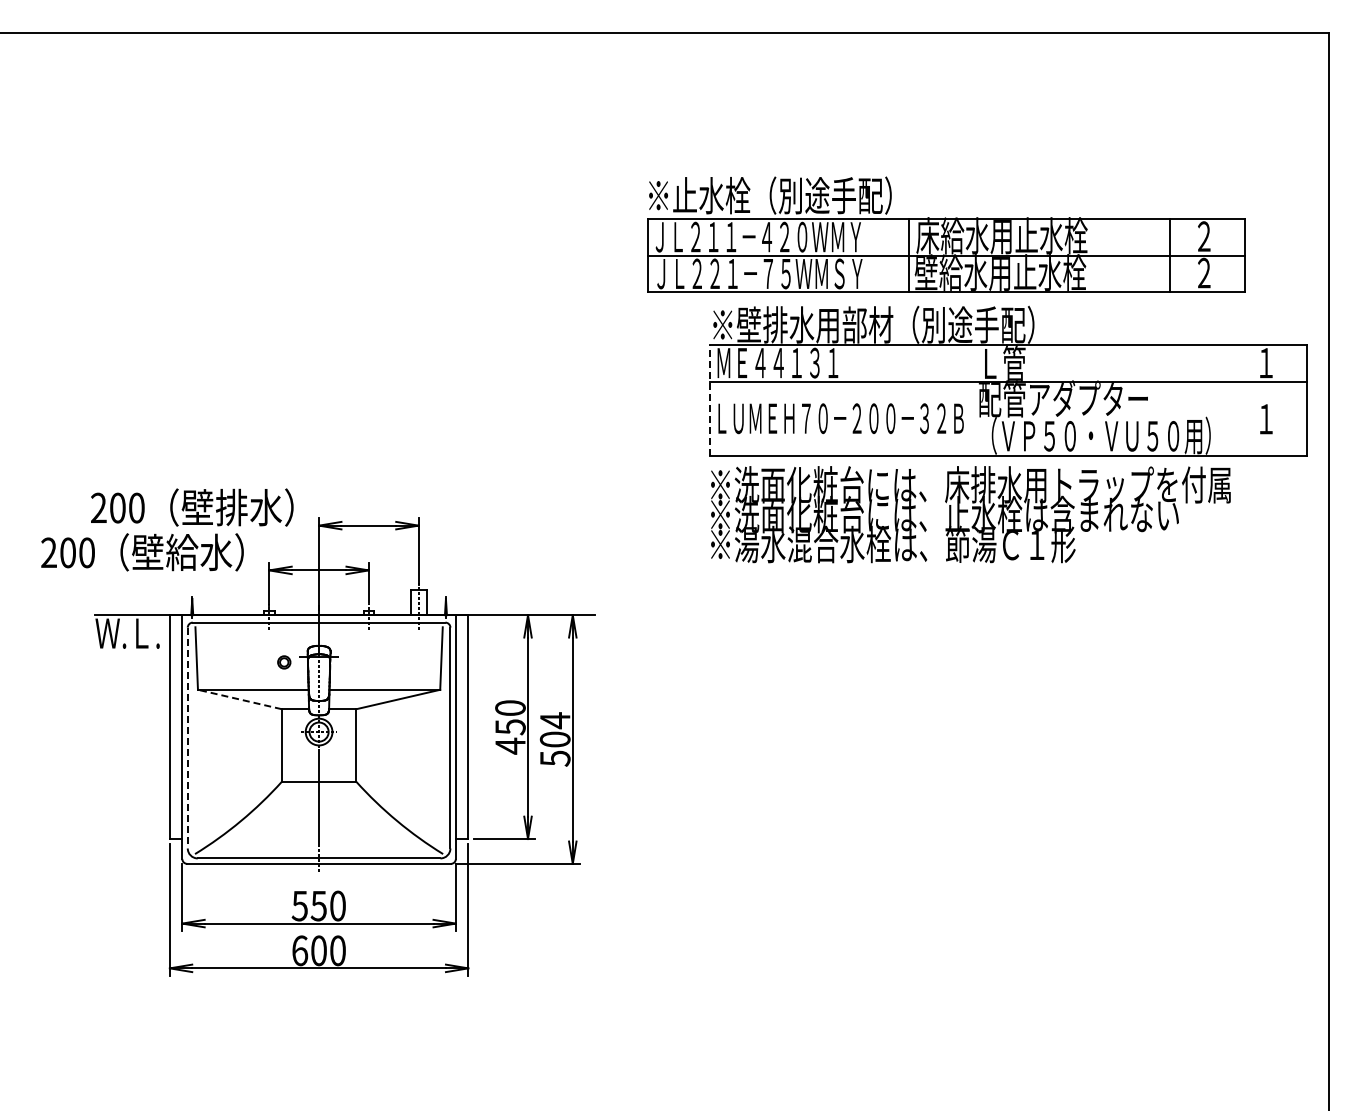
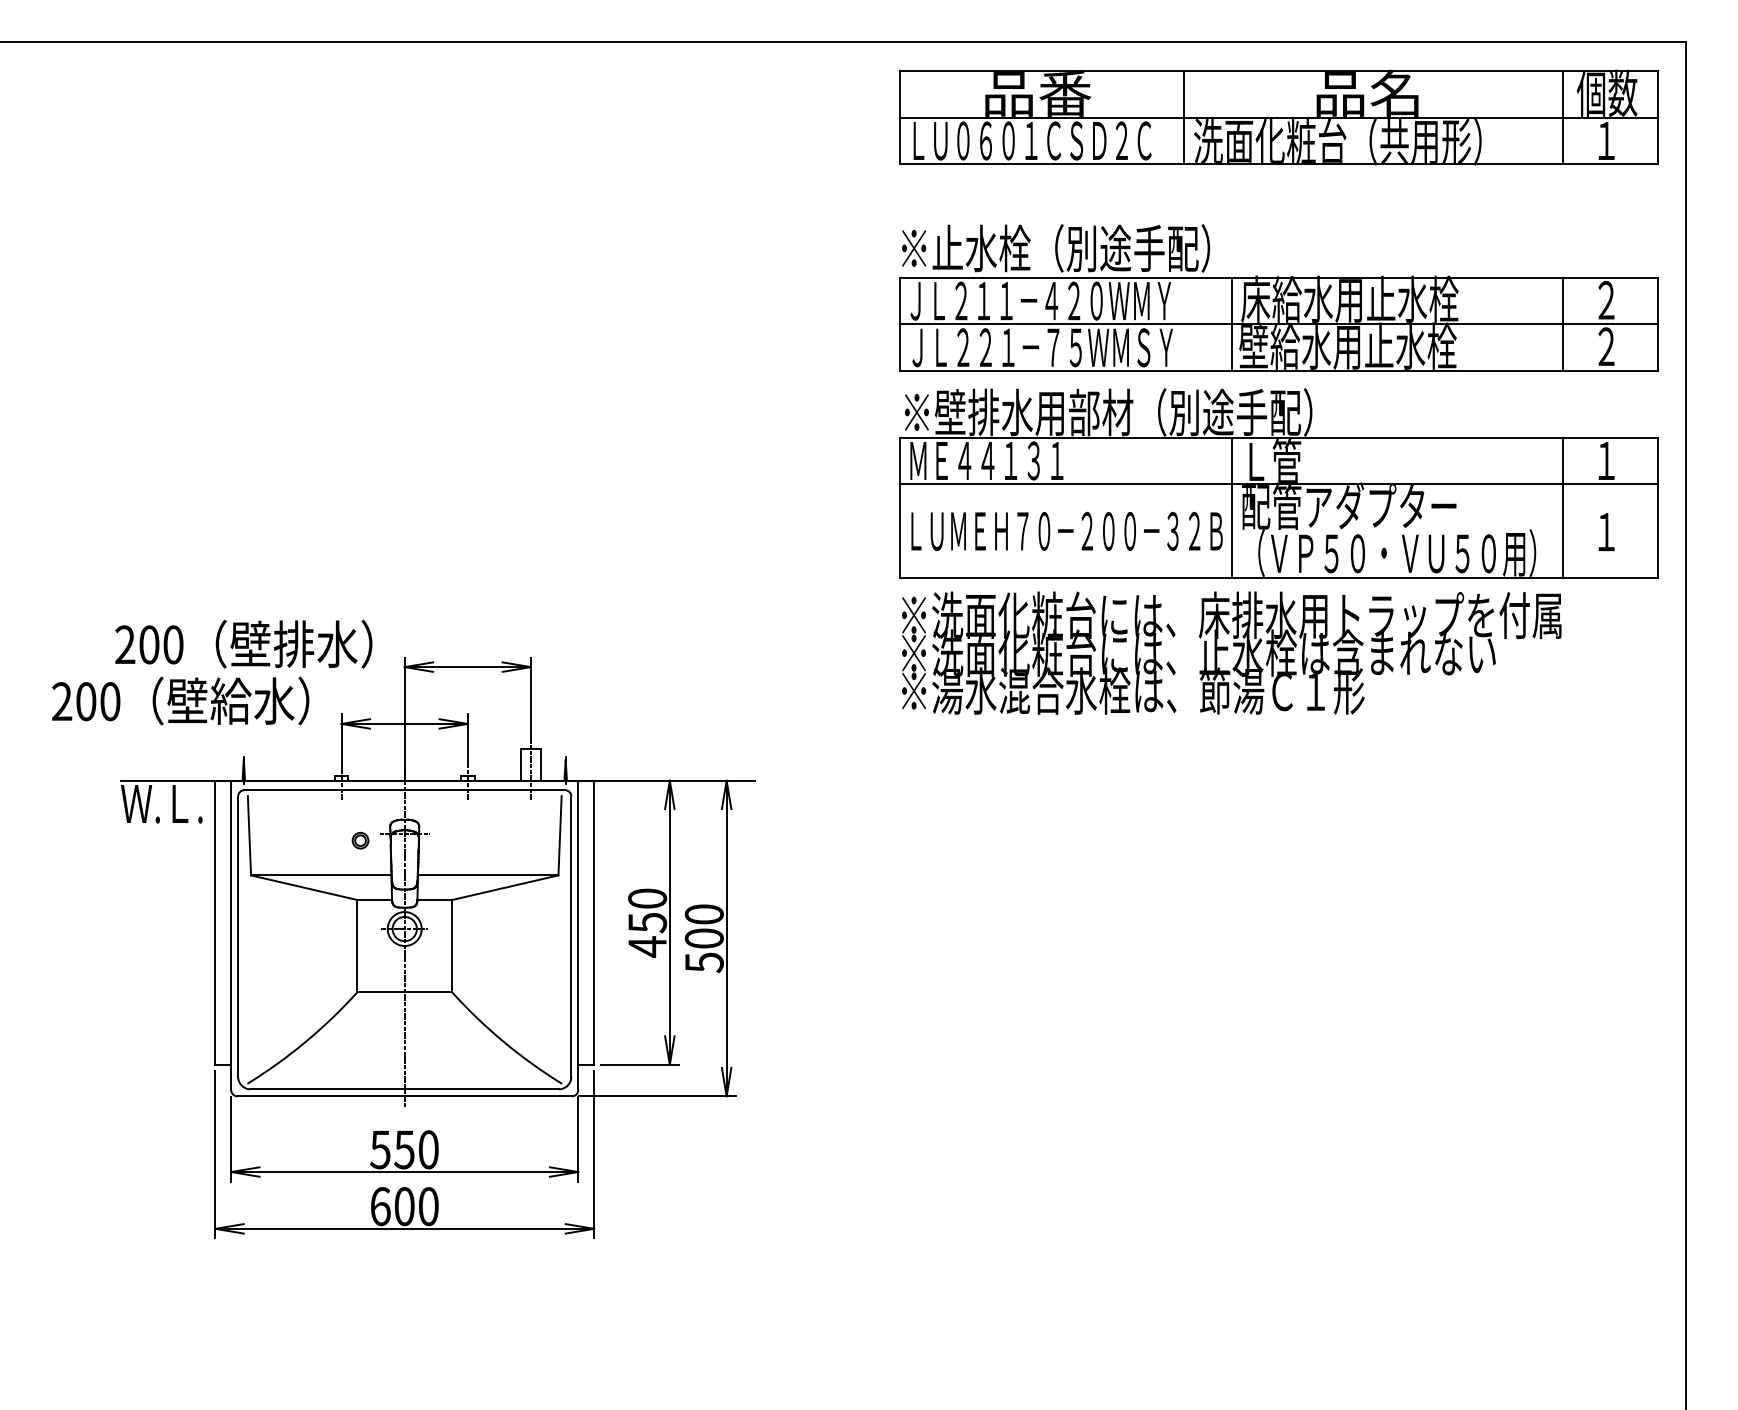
part: (1008, 92) -> (1279, 117), added
part: (946, 234) -> (1279, 297), moved
line: (709, 399) -> (900, 507), dashed -> solid
line: (970, 399) -> (1231, 507), added
line: (1231, 399) -> (1562, 507), added
line: (239, 699) -> (303, 887), dashed -> solid
text: (554, 720) -> (703, 914), 504 -> 500
line: (187, 738) -> (237, 937), dashed -> solid

